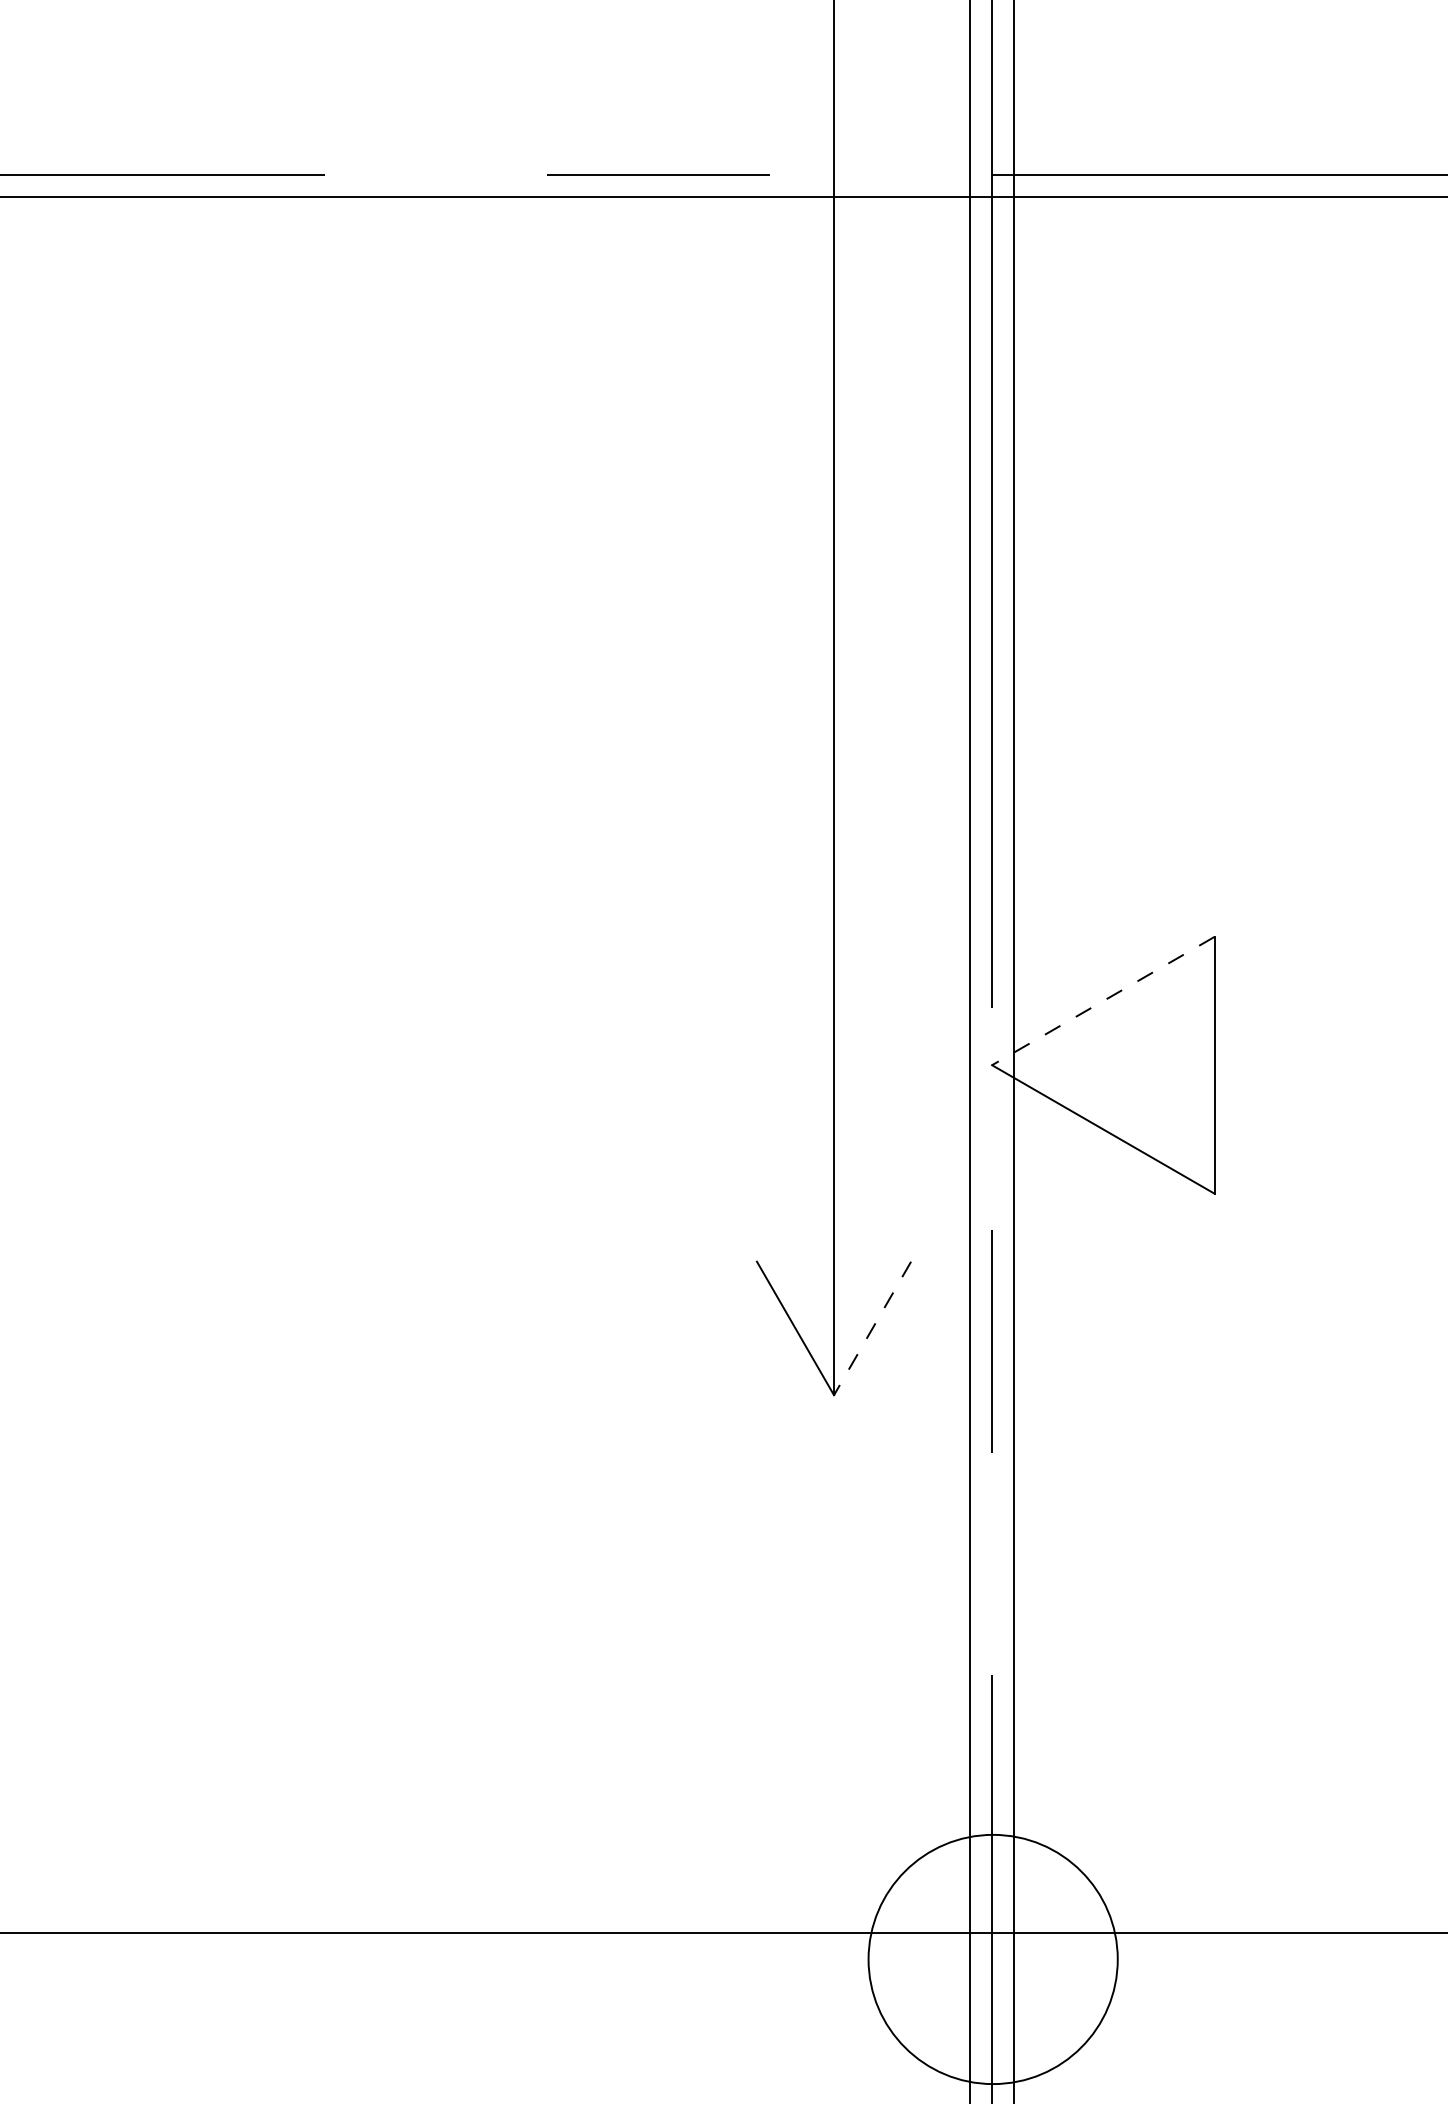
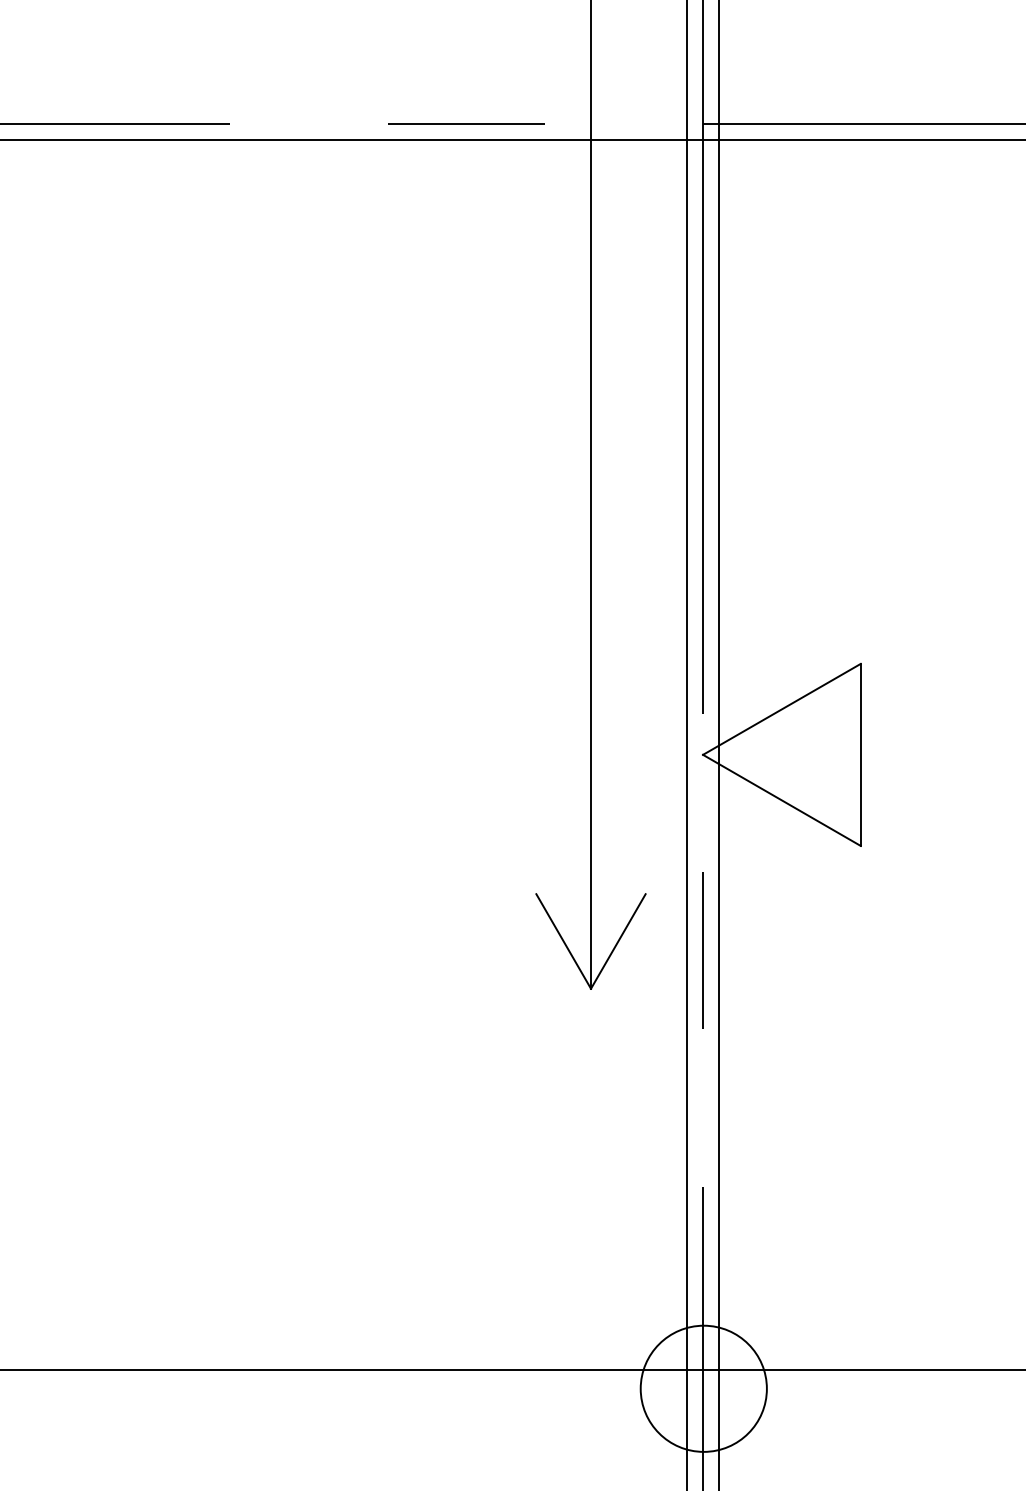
line: (1102, 1001) -> (781, 709), dashed -> solid
line: (872, 1328) -> (618, 941), dashed -> solid
circle: (993, 1959) -> (704, 1388), size x0.71

